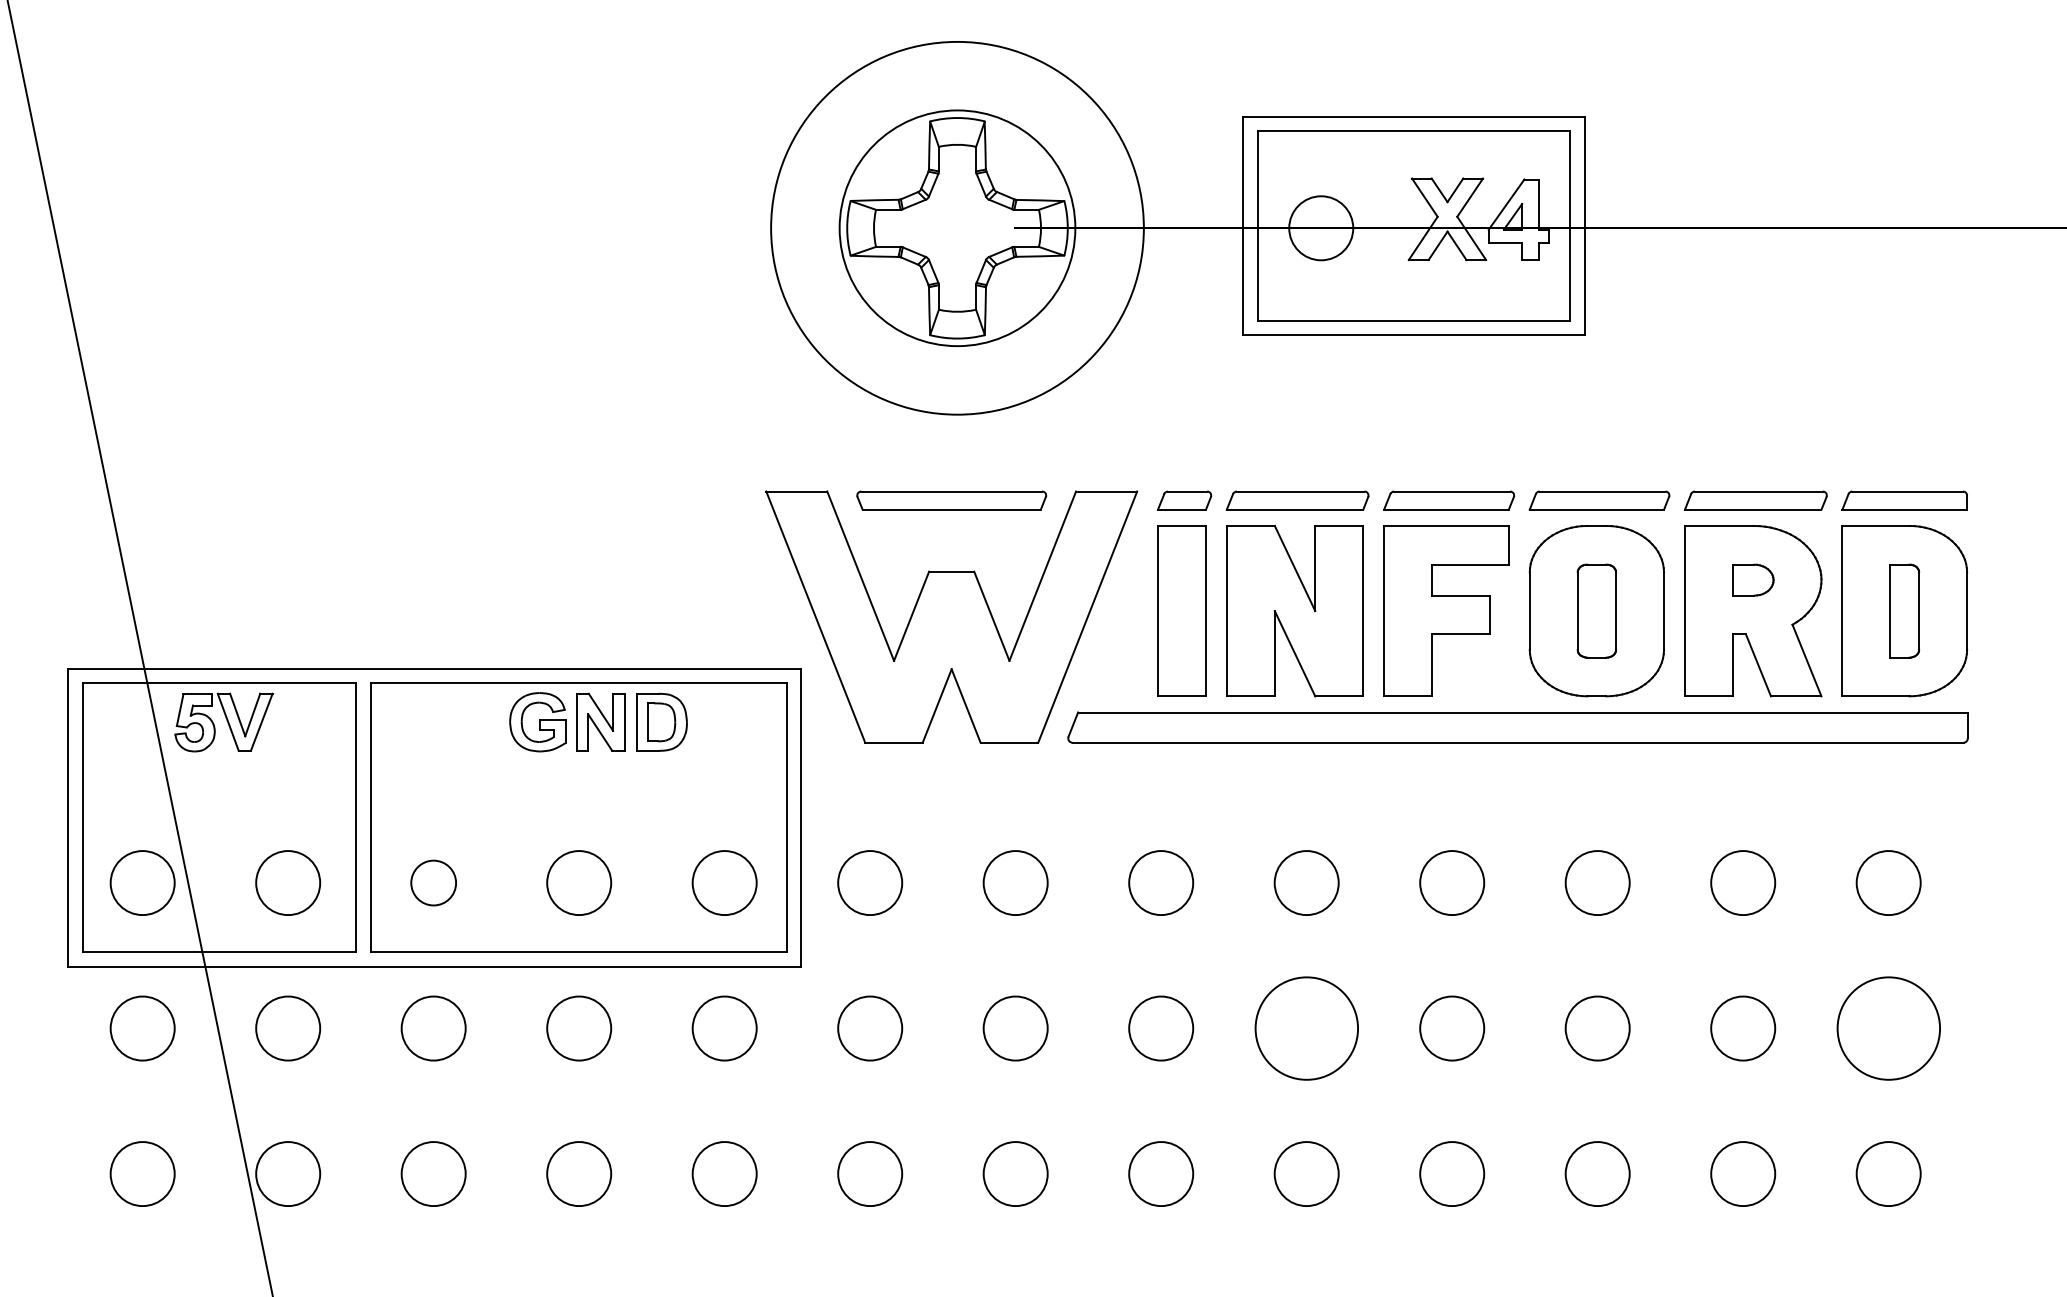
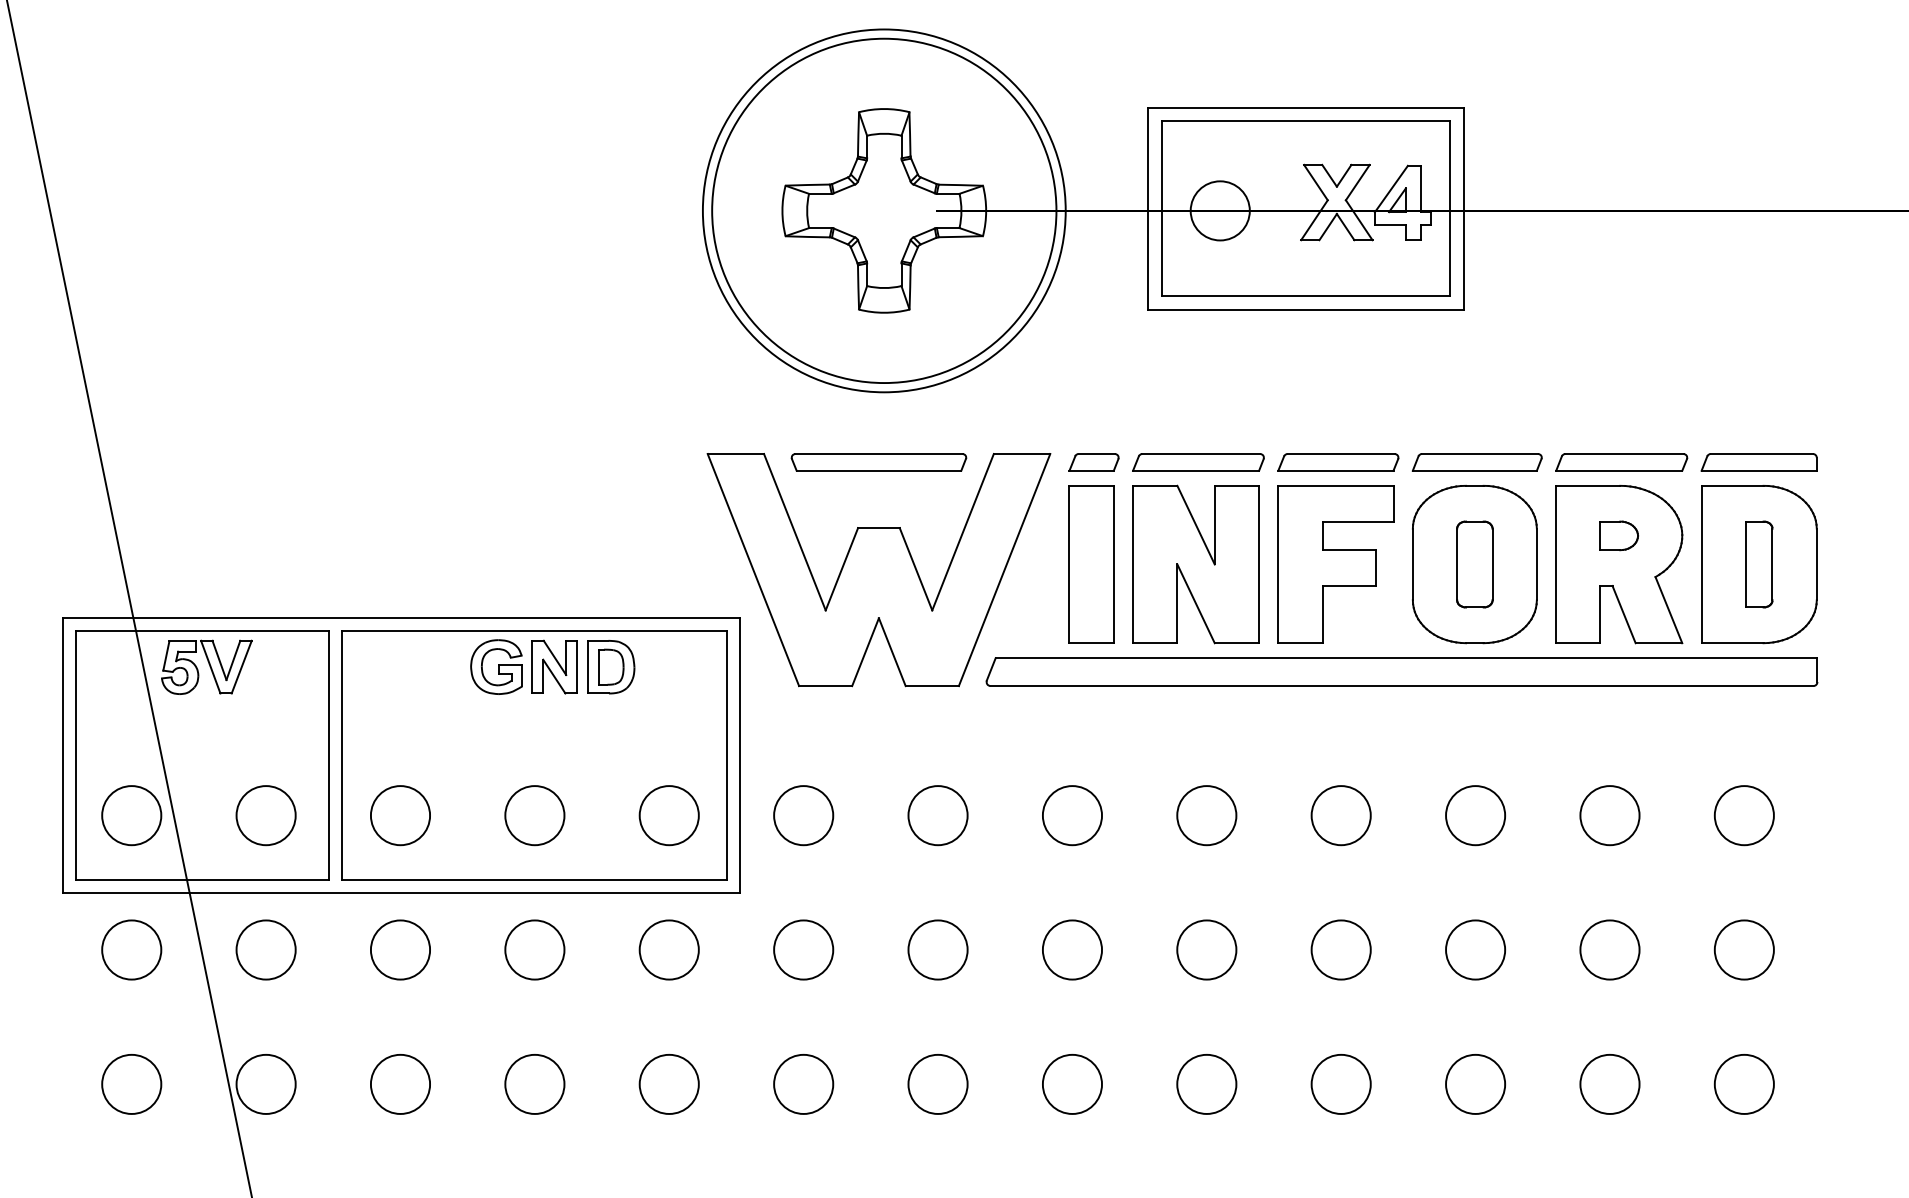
circle: (957, 227) -> (884, 210), size x1.67
circle: (433, 883) -> (400, 816), size x1.43
circle: (1306, 1028) -> (1206, 949), size x0.62
circle: (1888, 1028) -> (1744, 949), size x0.62

